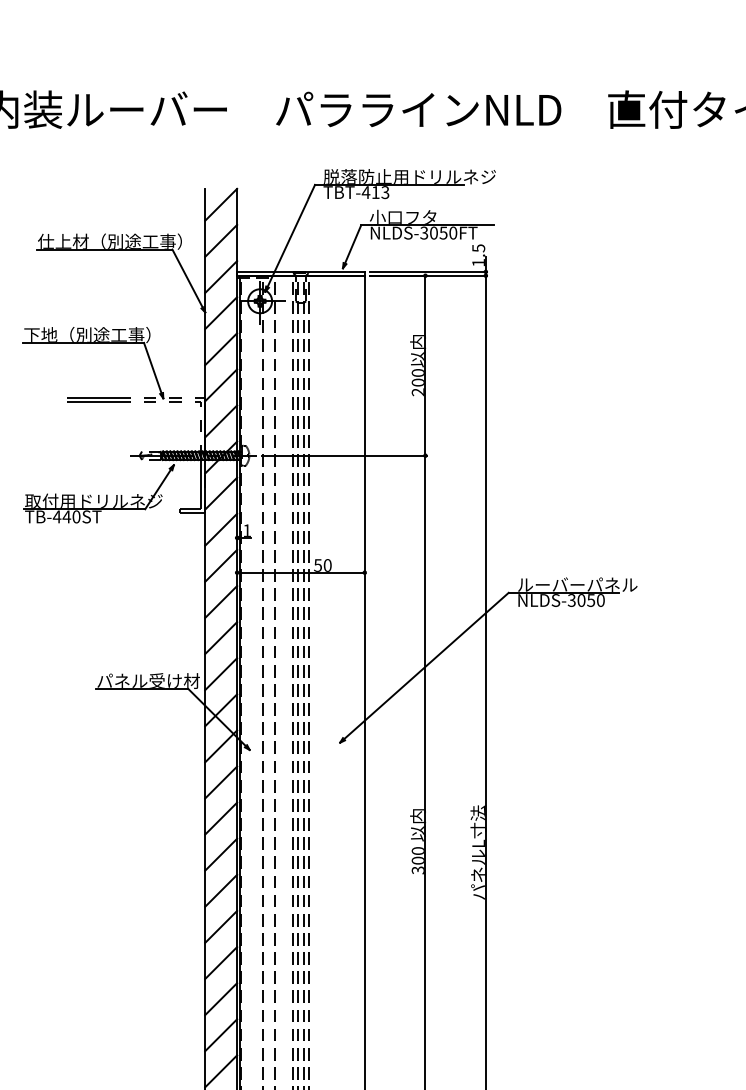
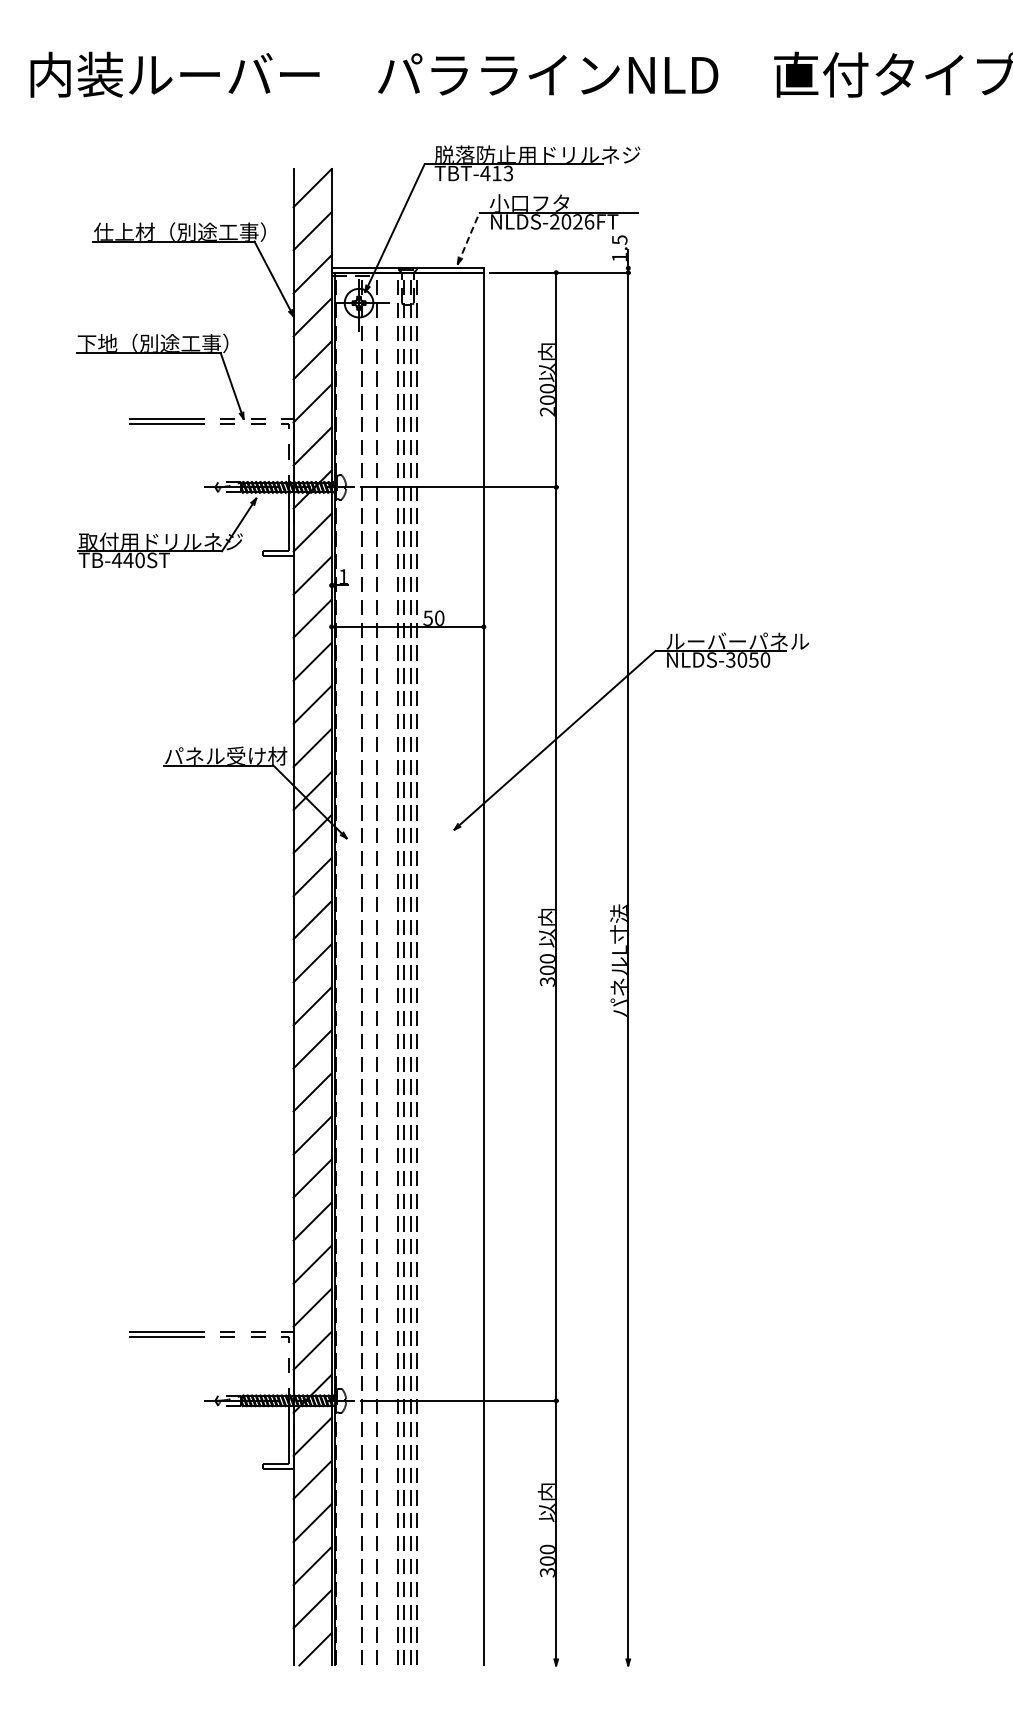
text: (439, 232) -> (572, 221), NLDS-3050FT -> NLDS-2026FT
line: (351, 247) -> (468, 238), solid -> dashed
line: (428, 272) -> (559, 268), removed

